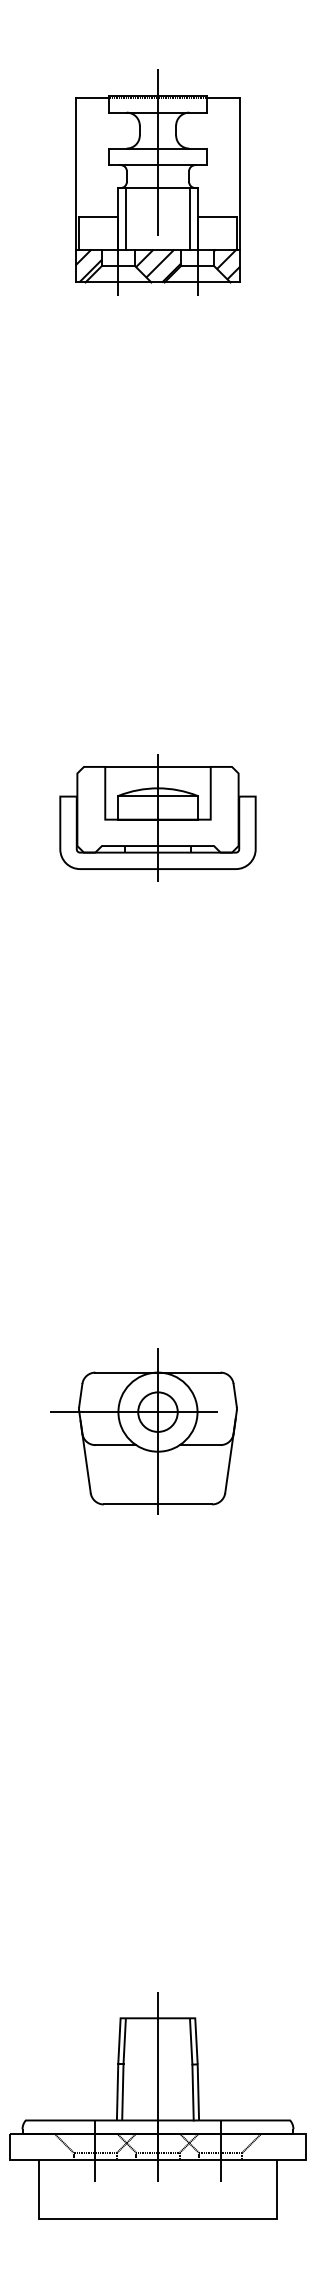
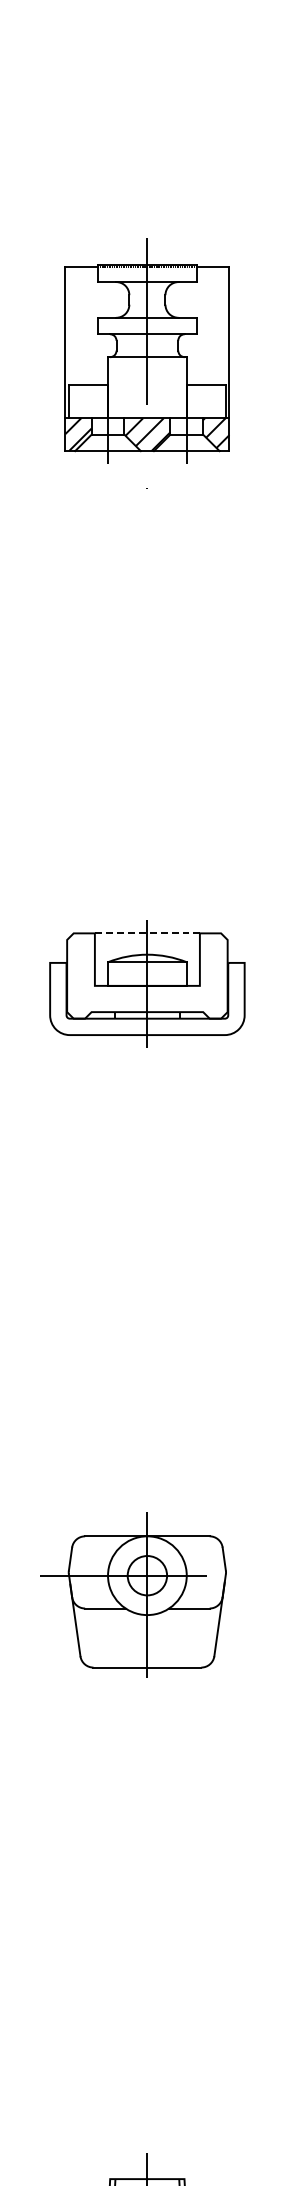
line: (125, 218) -> (115, 387), removed
line: (190, 218) -> (179, 387), removed
line: (158, 766) -> (147, 932), solid -> dashed

